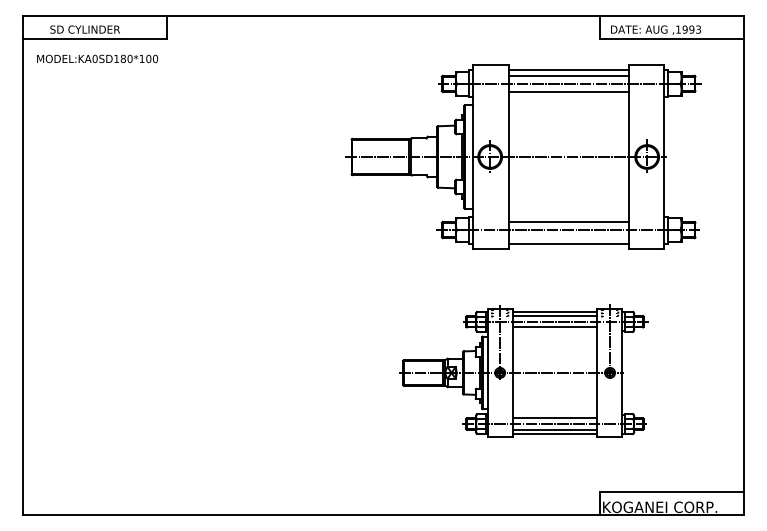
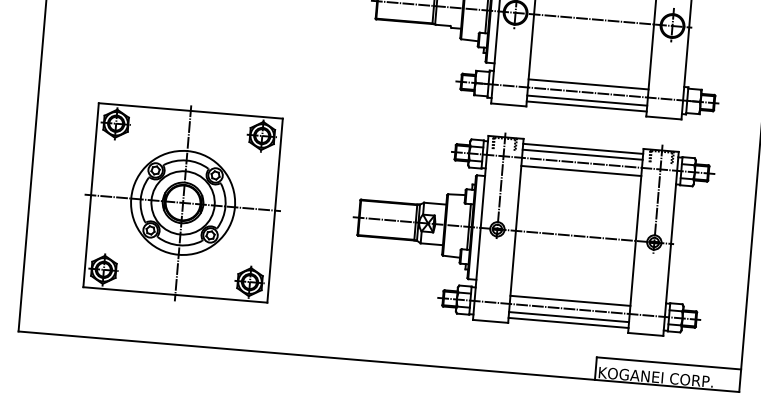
line: (568, 238) -> (587, 100), added
part: (523, 371) -> (530, 230), size x1.43
part: (175, 373) -> (182, 202), added

